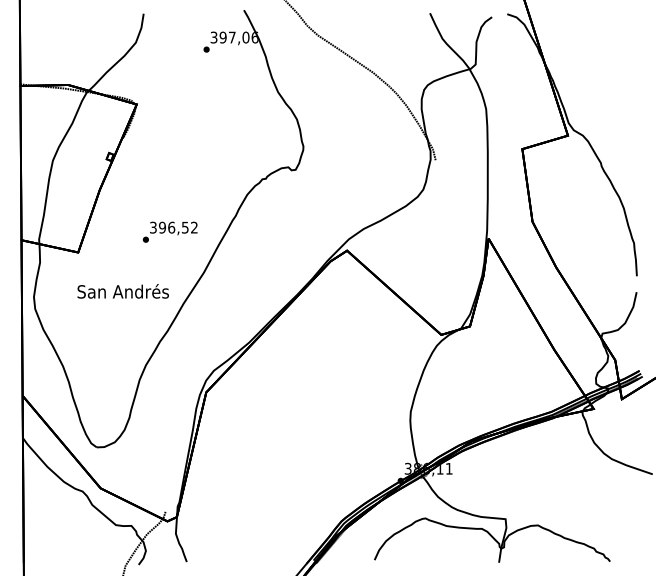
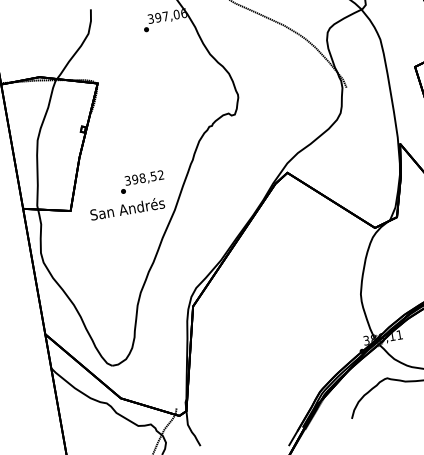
text: (171, 227) -> (142, 178), 396,52 -> 398,52
text: (122, 291) -> (126, 208), moved

